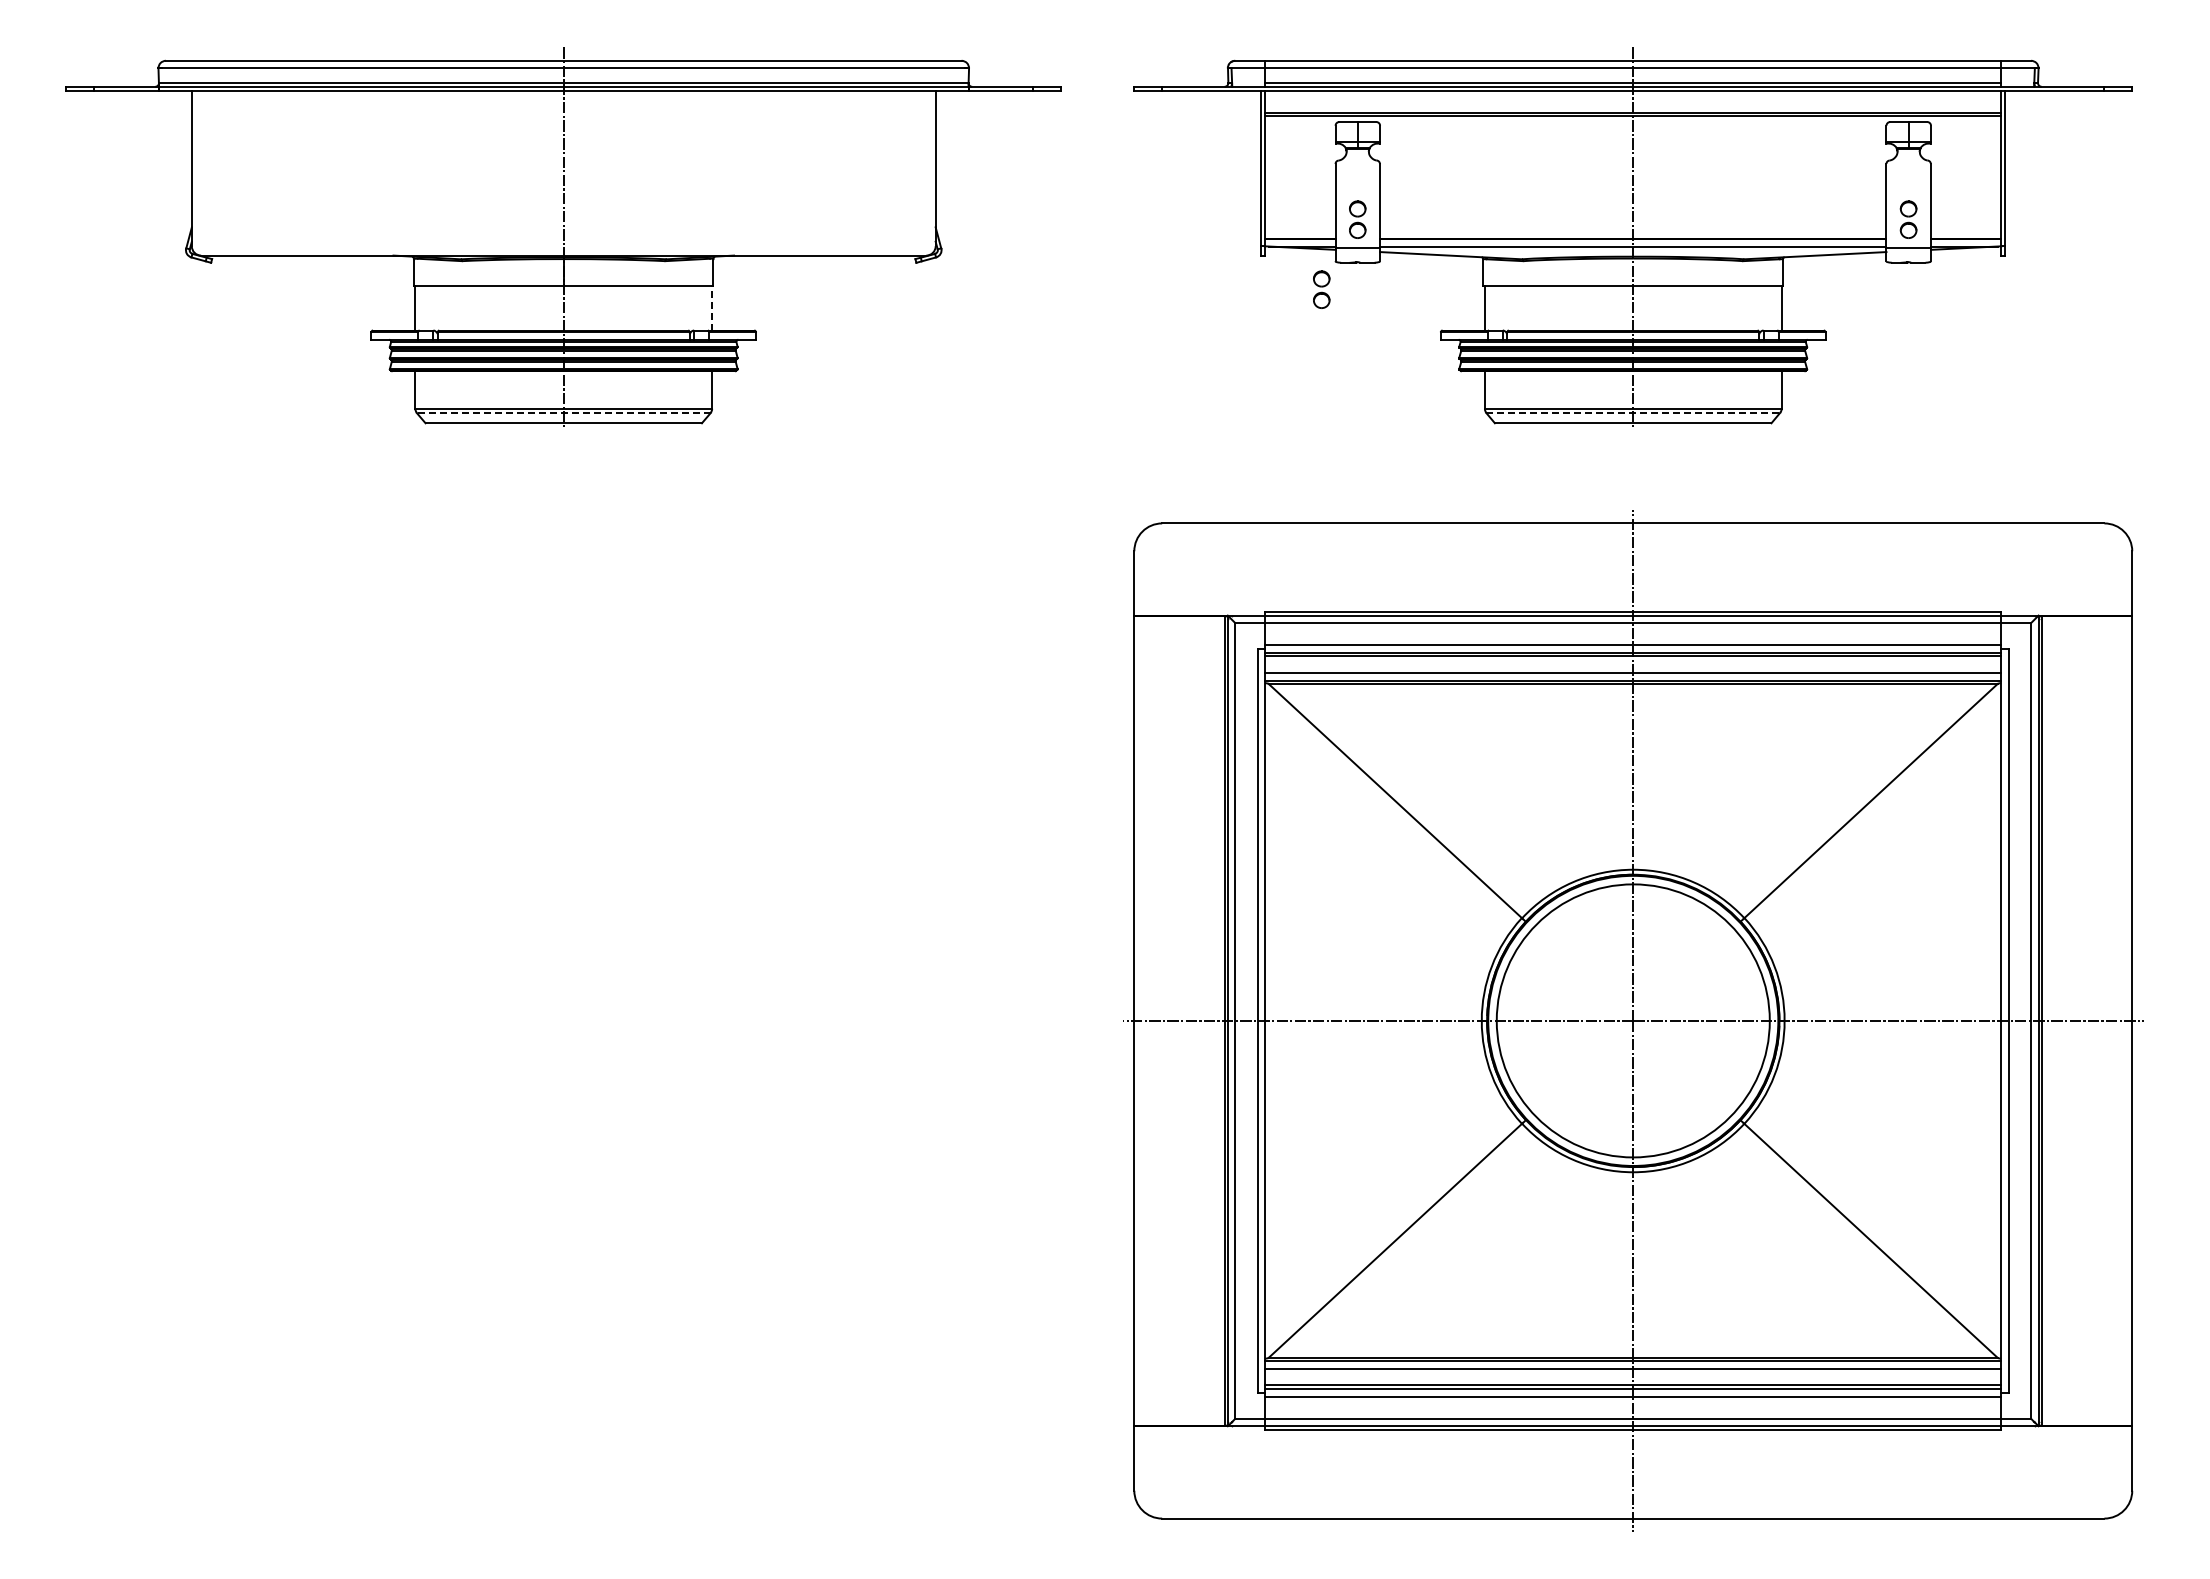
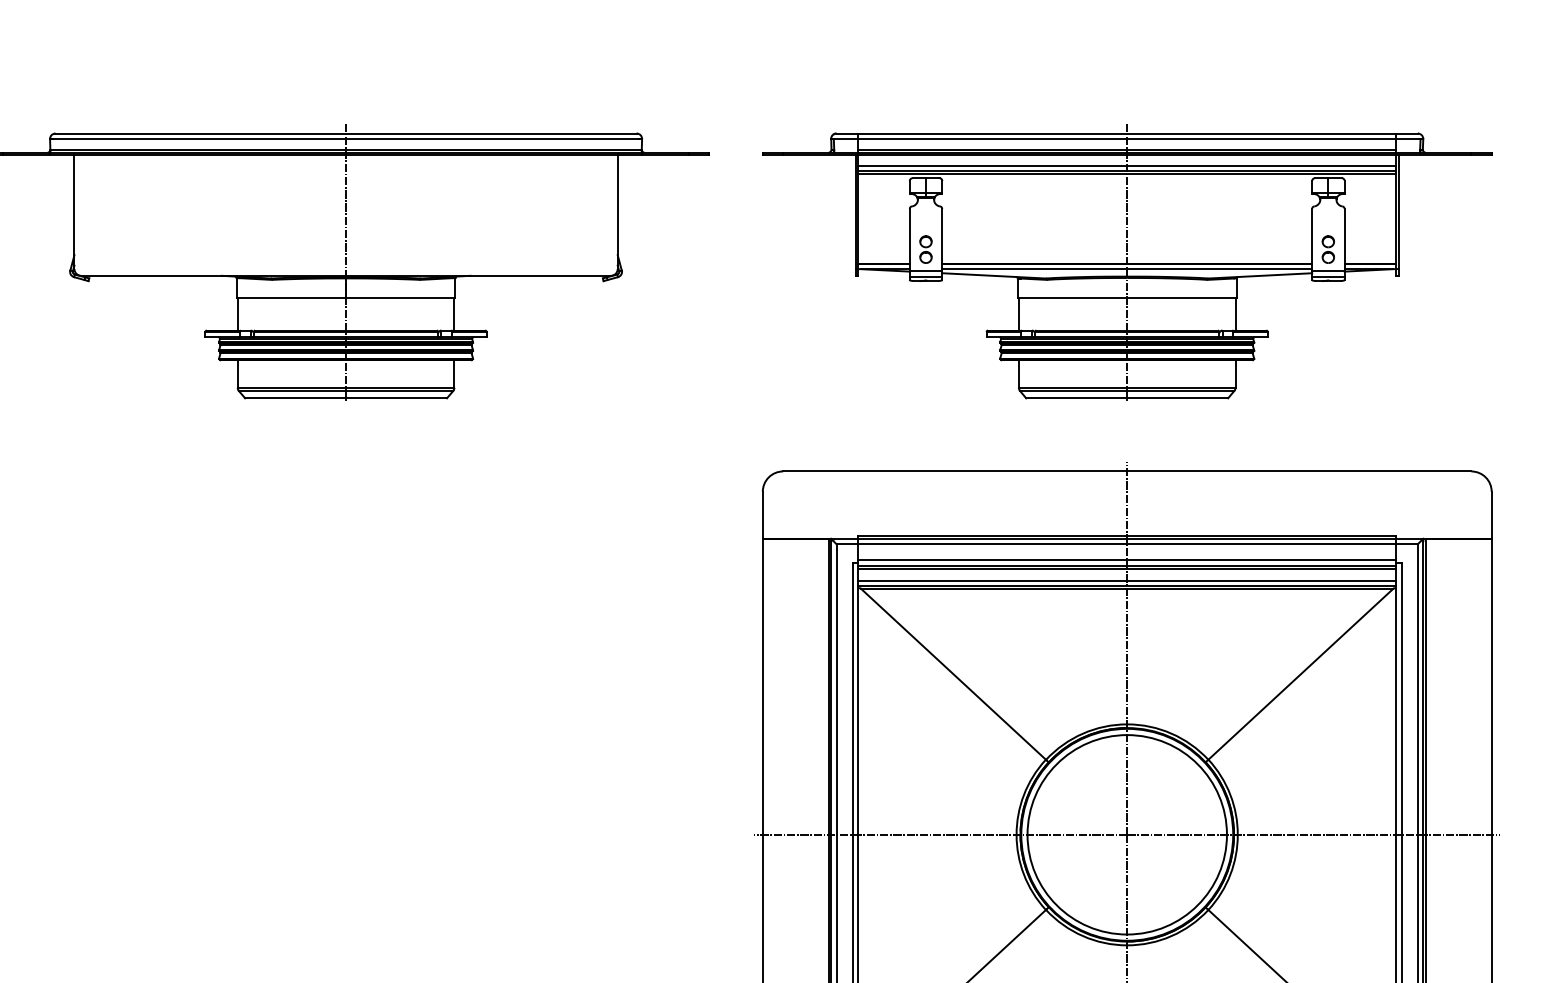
line: (1633, 105) -> (1127, 166), added
line: (1357, 257) -> (925, 277), added
line: (1908, 257) -> (1328, 277), added
part: (1321, 289) -> (899, 300), removed
line: (712, 307) -> (454, 313), dashed -> solid
line: (563, 413) -> (345, 391), dashed -> solid
line: (1633, 413) -> (1127, 391), dashed -> solid

